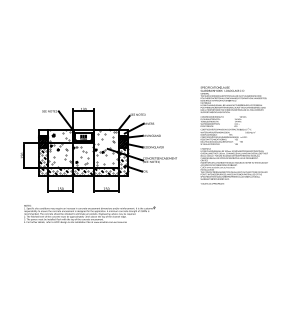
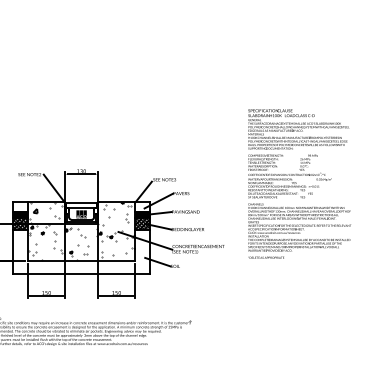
text: (233, 135) -> (298, 183), moved
hatch: (83, 161) -> (81, 251), removed

